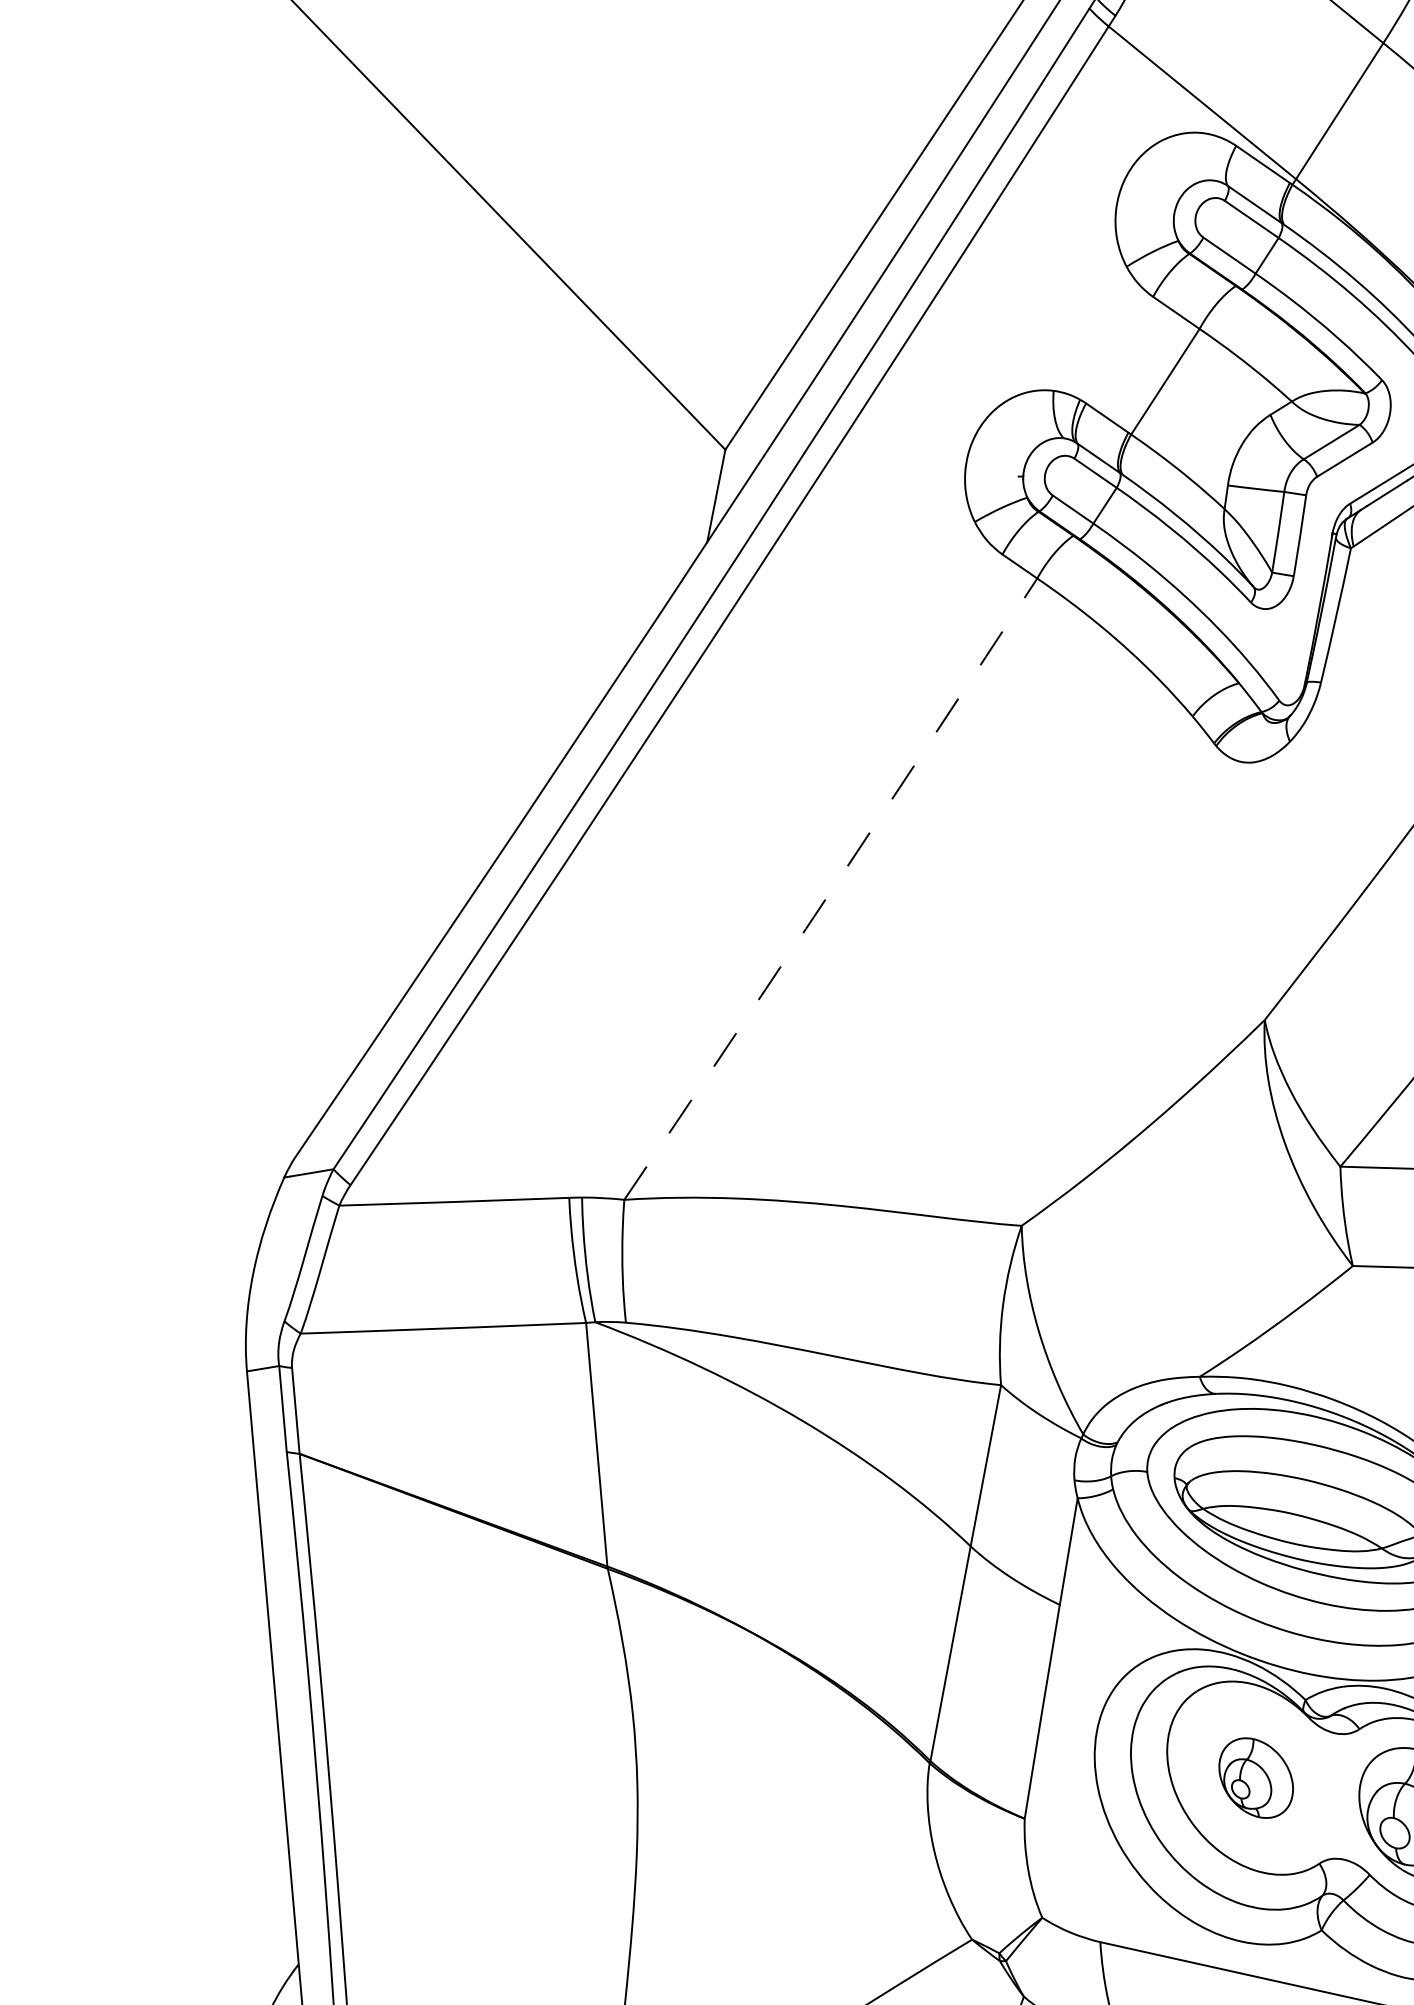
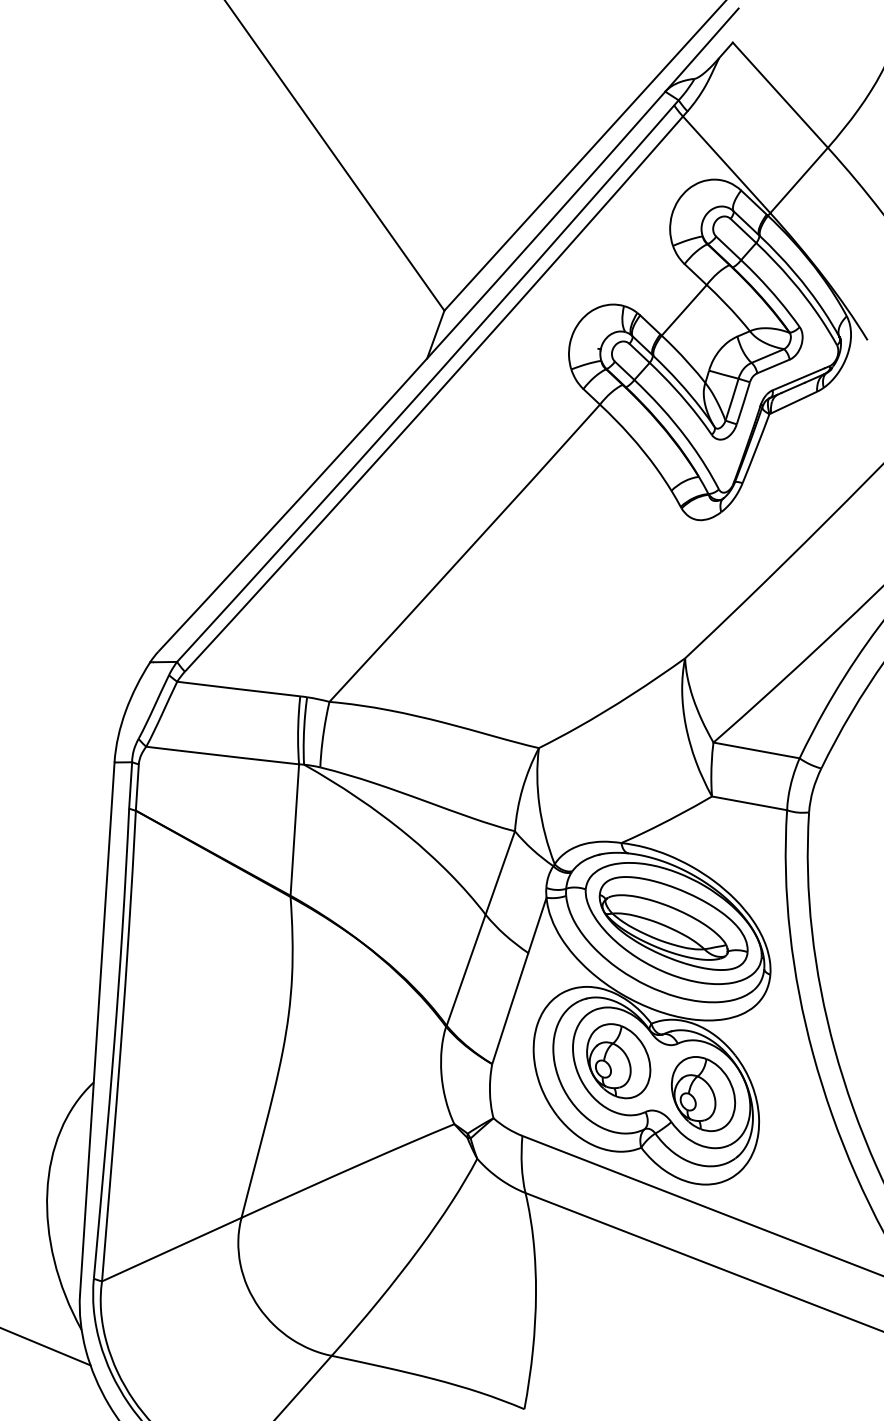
arc: (832, 889) -> (465, 553), dashed -> solid
part: (1255, 1778) -> (618, 1061), size x1.67

